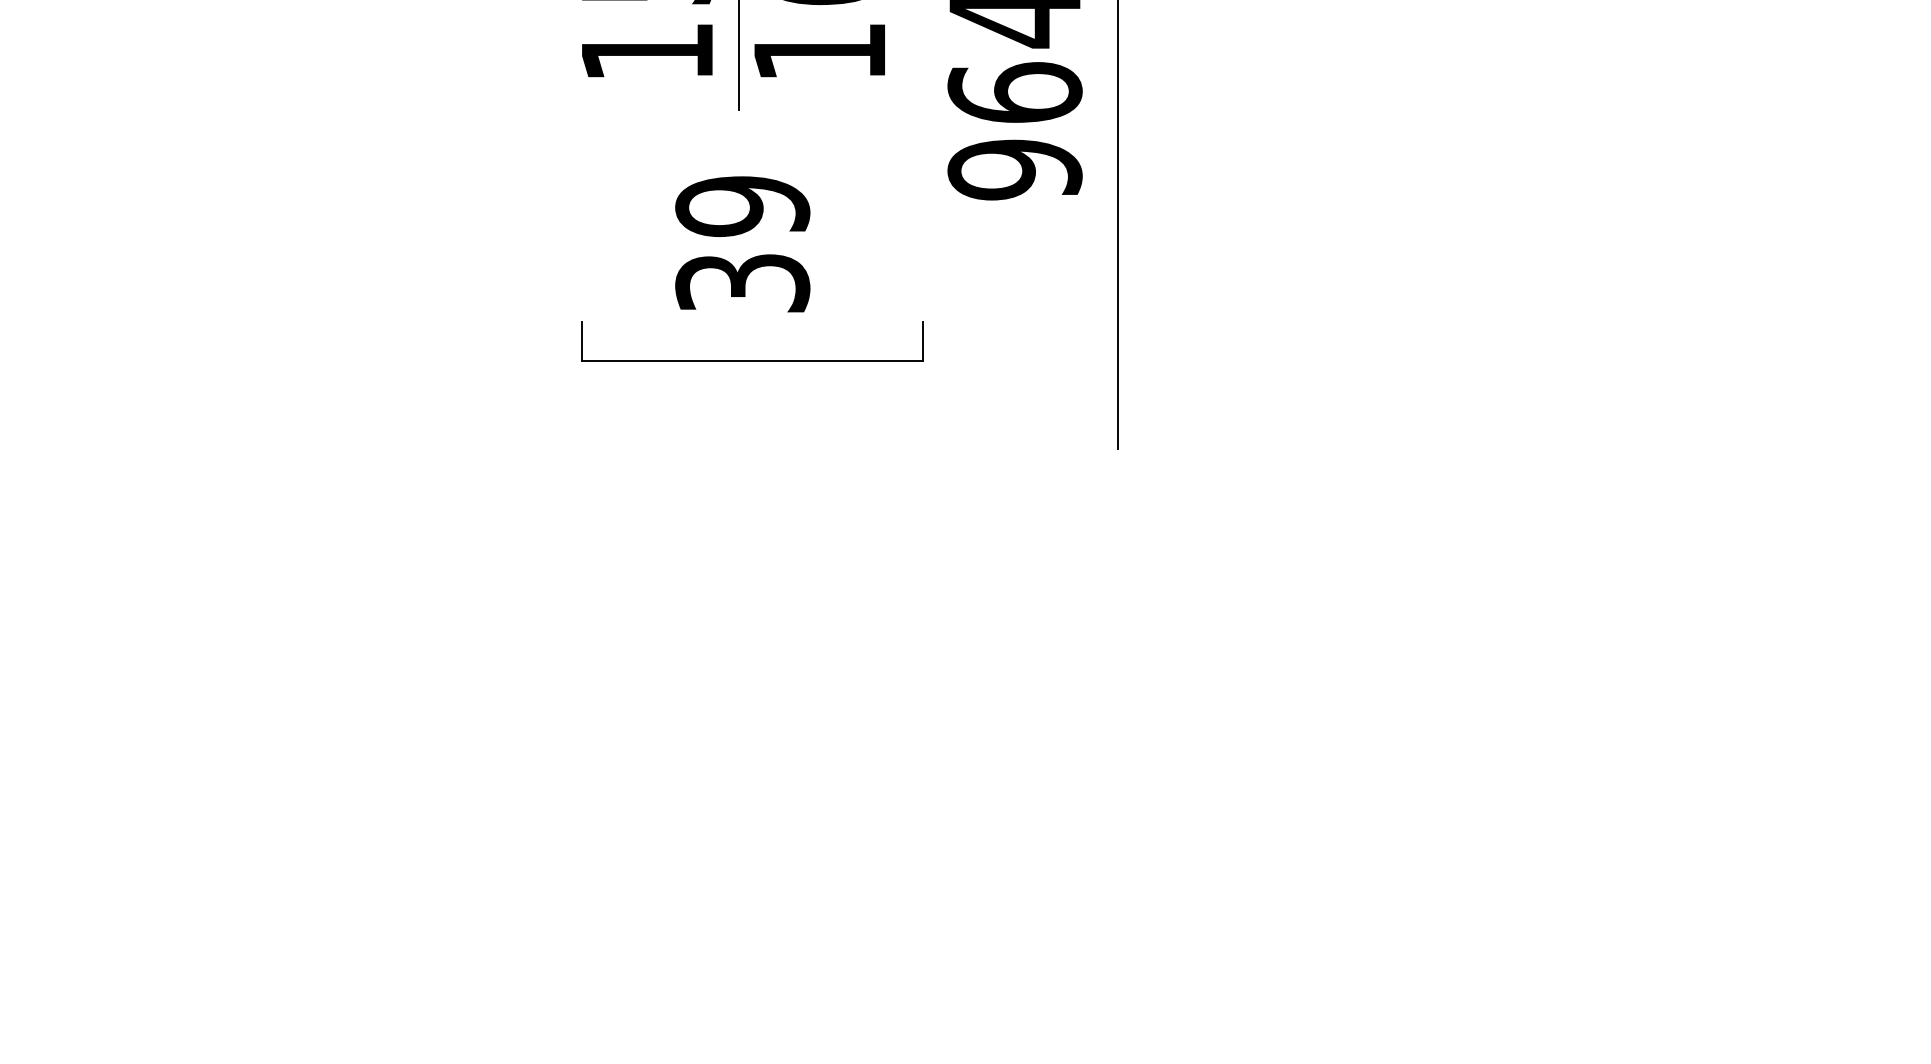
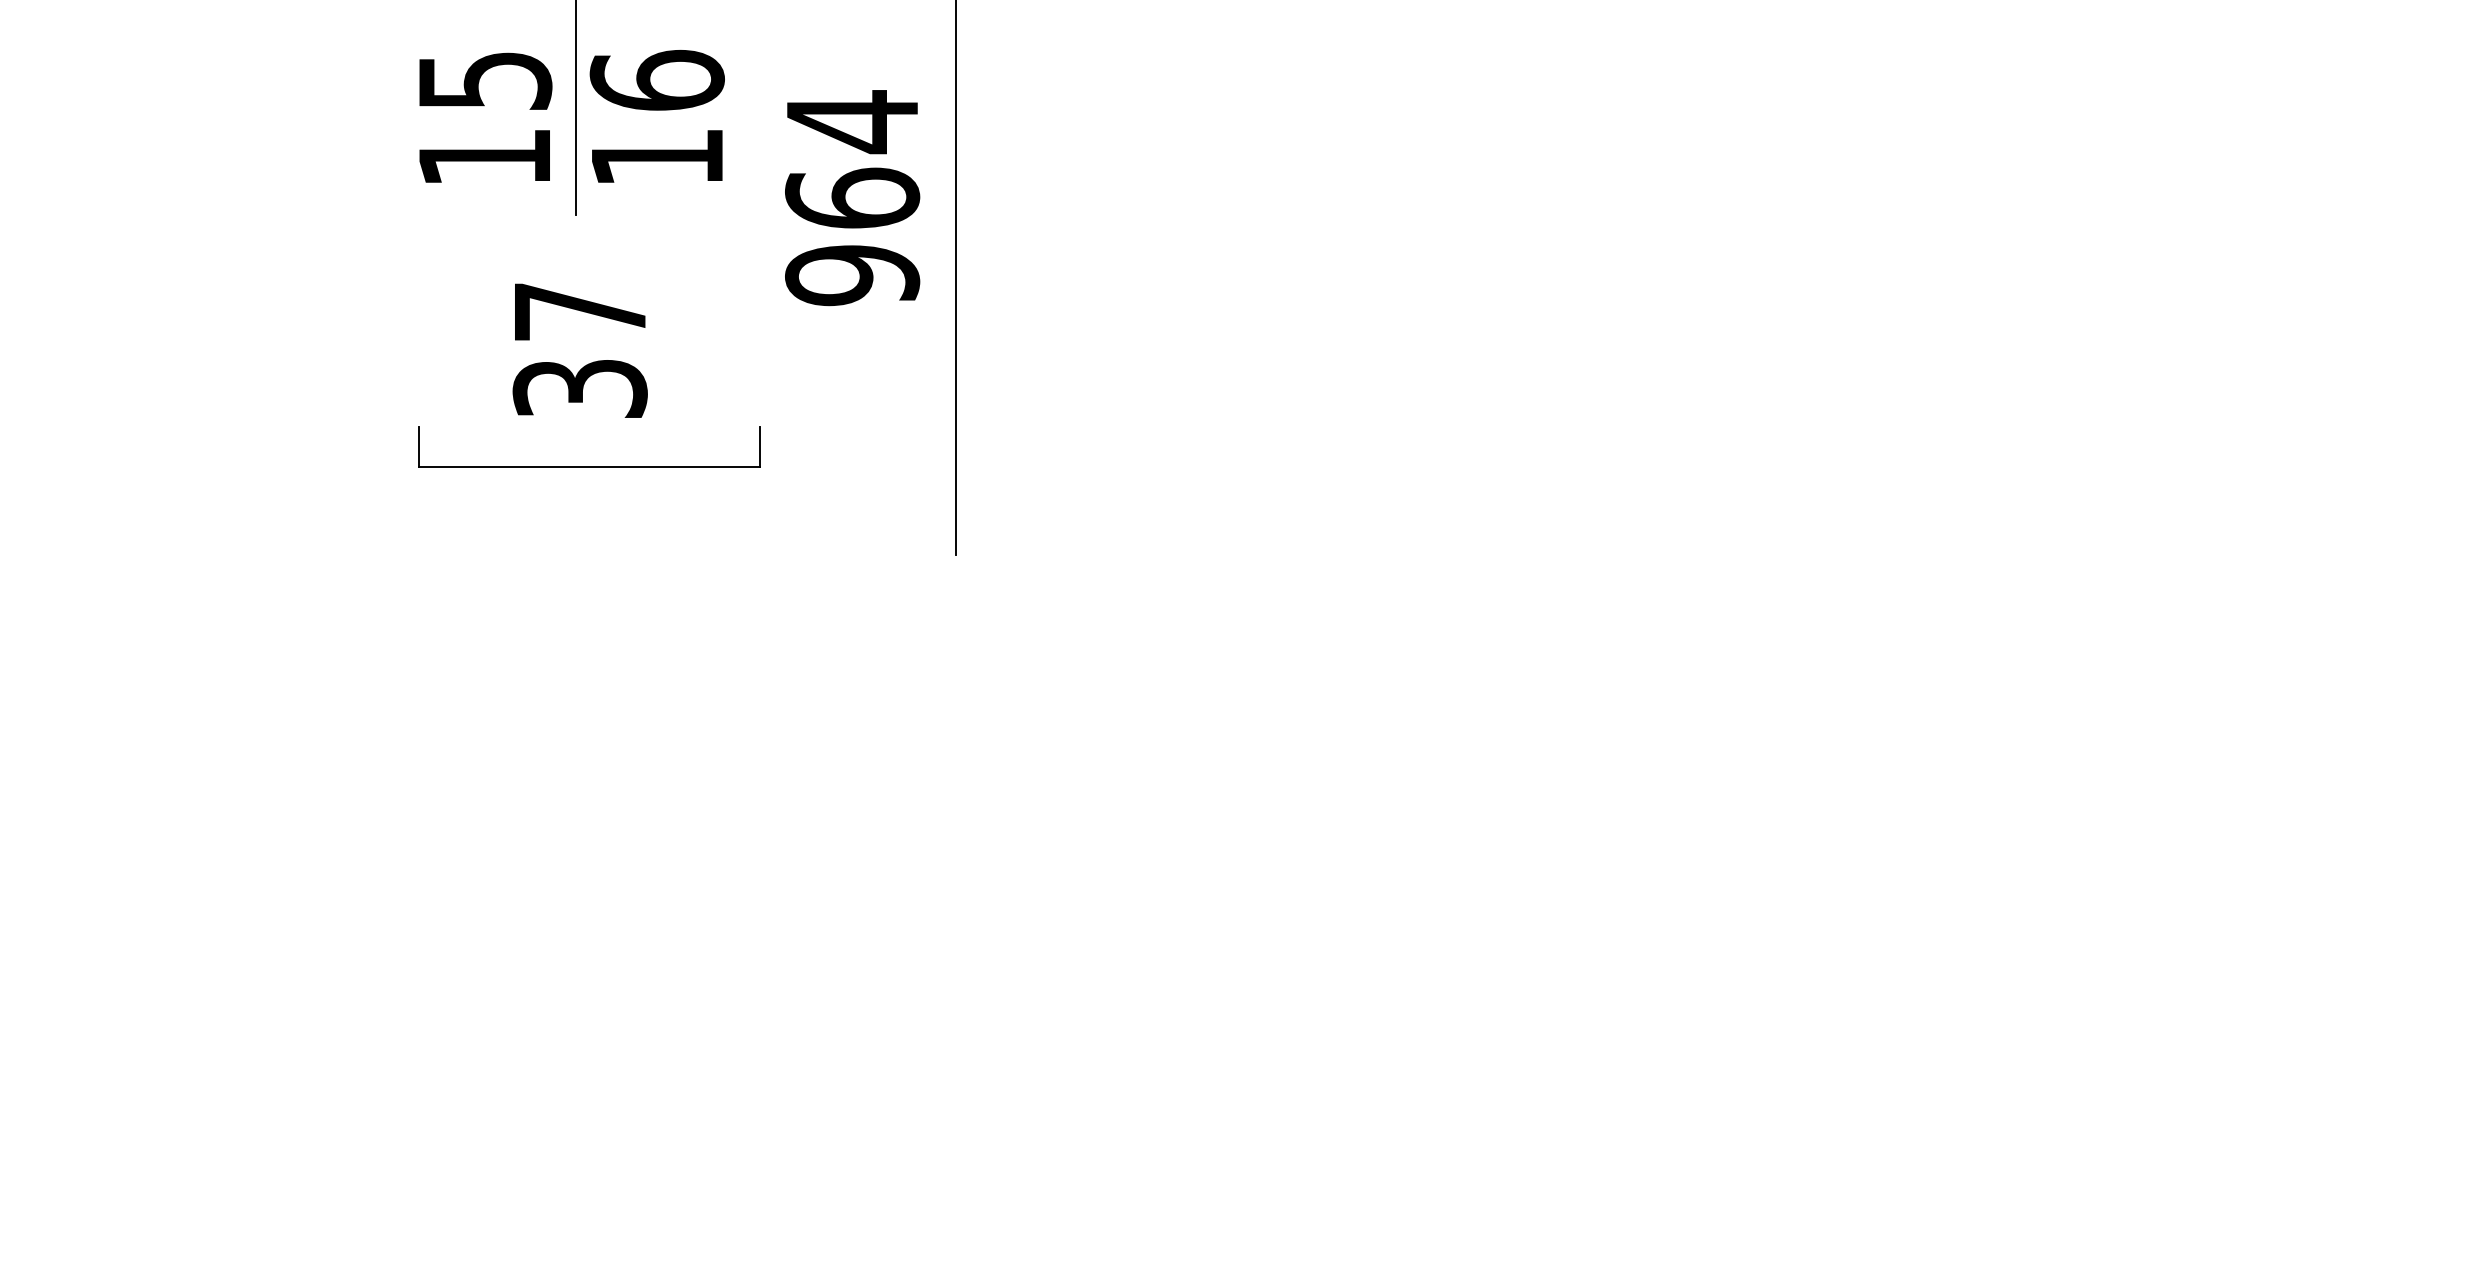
text: (742, 206) -> (579, 312), 39 -> 37

